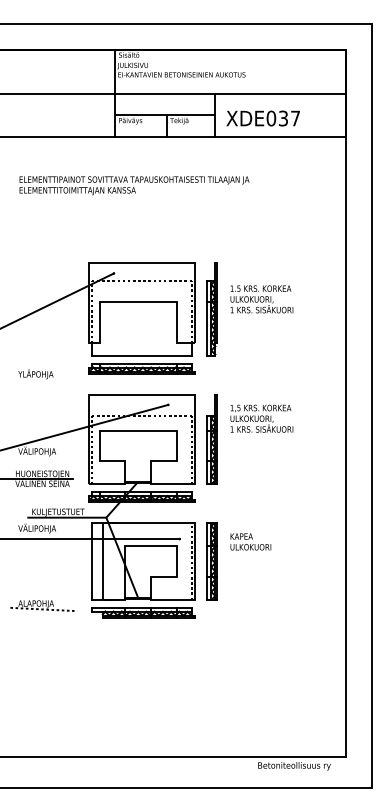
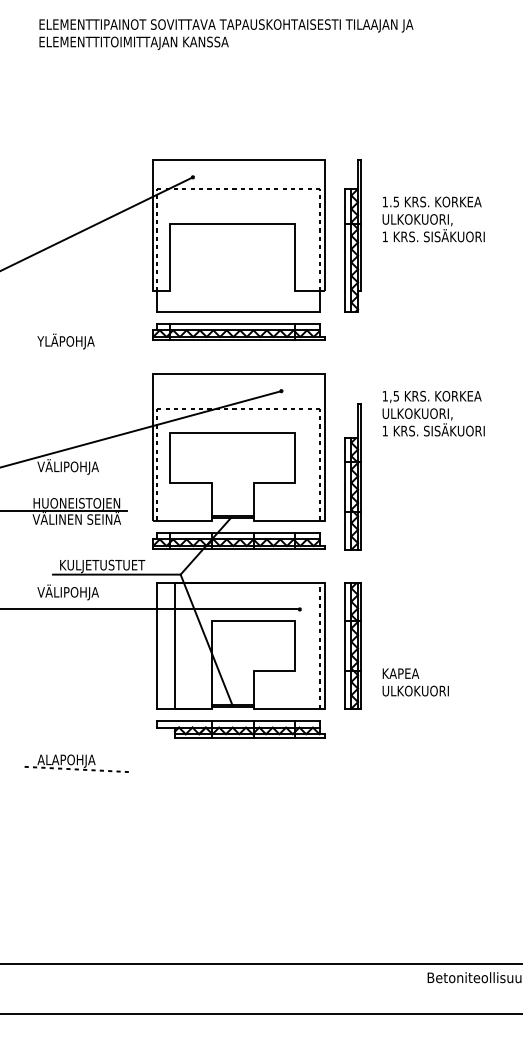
part: (211, 439) -> (351, 476), moved
text: (250, 541) -> (415, 681), moved
part: (42, 605) -> (76, 763), moved

